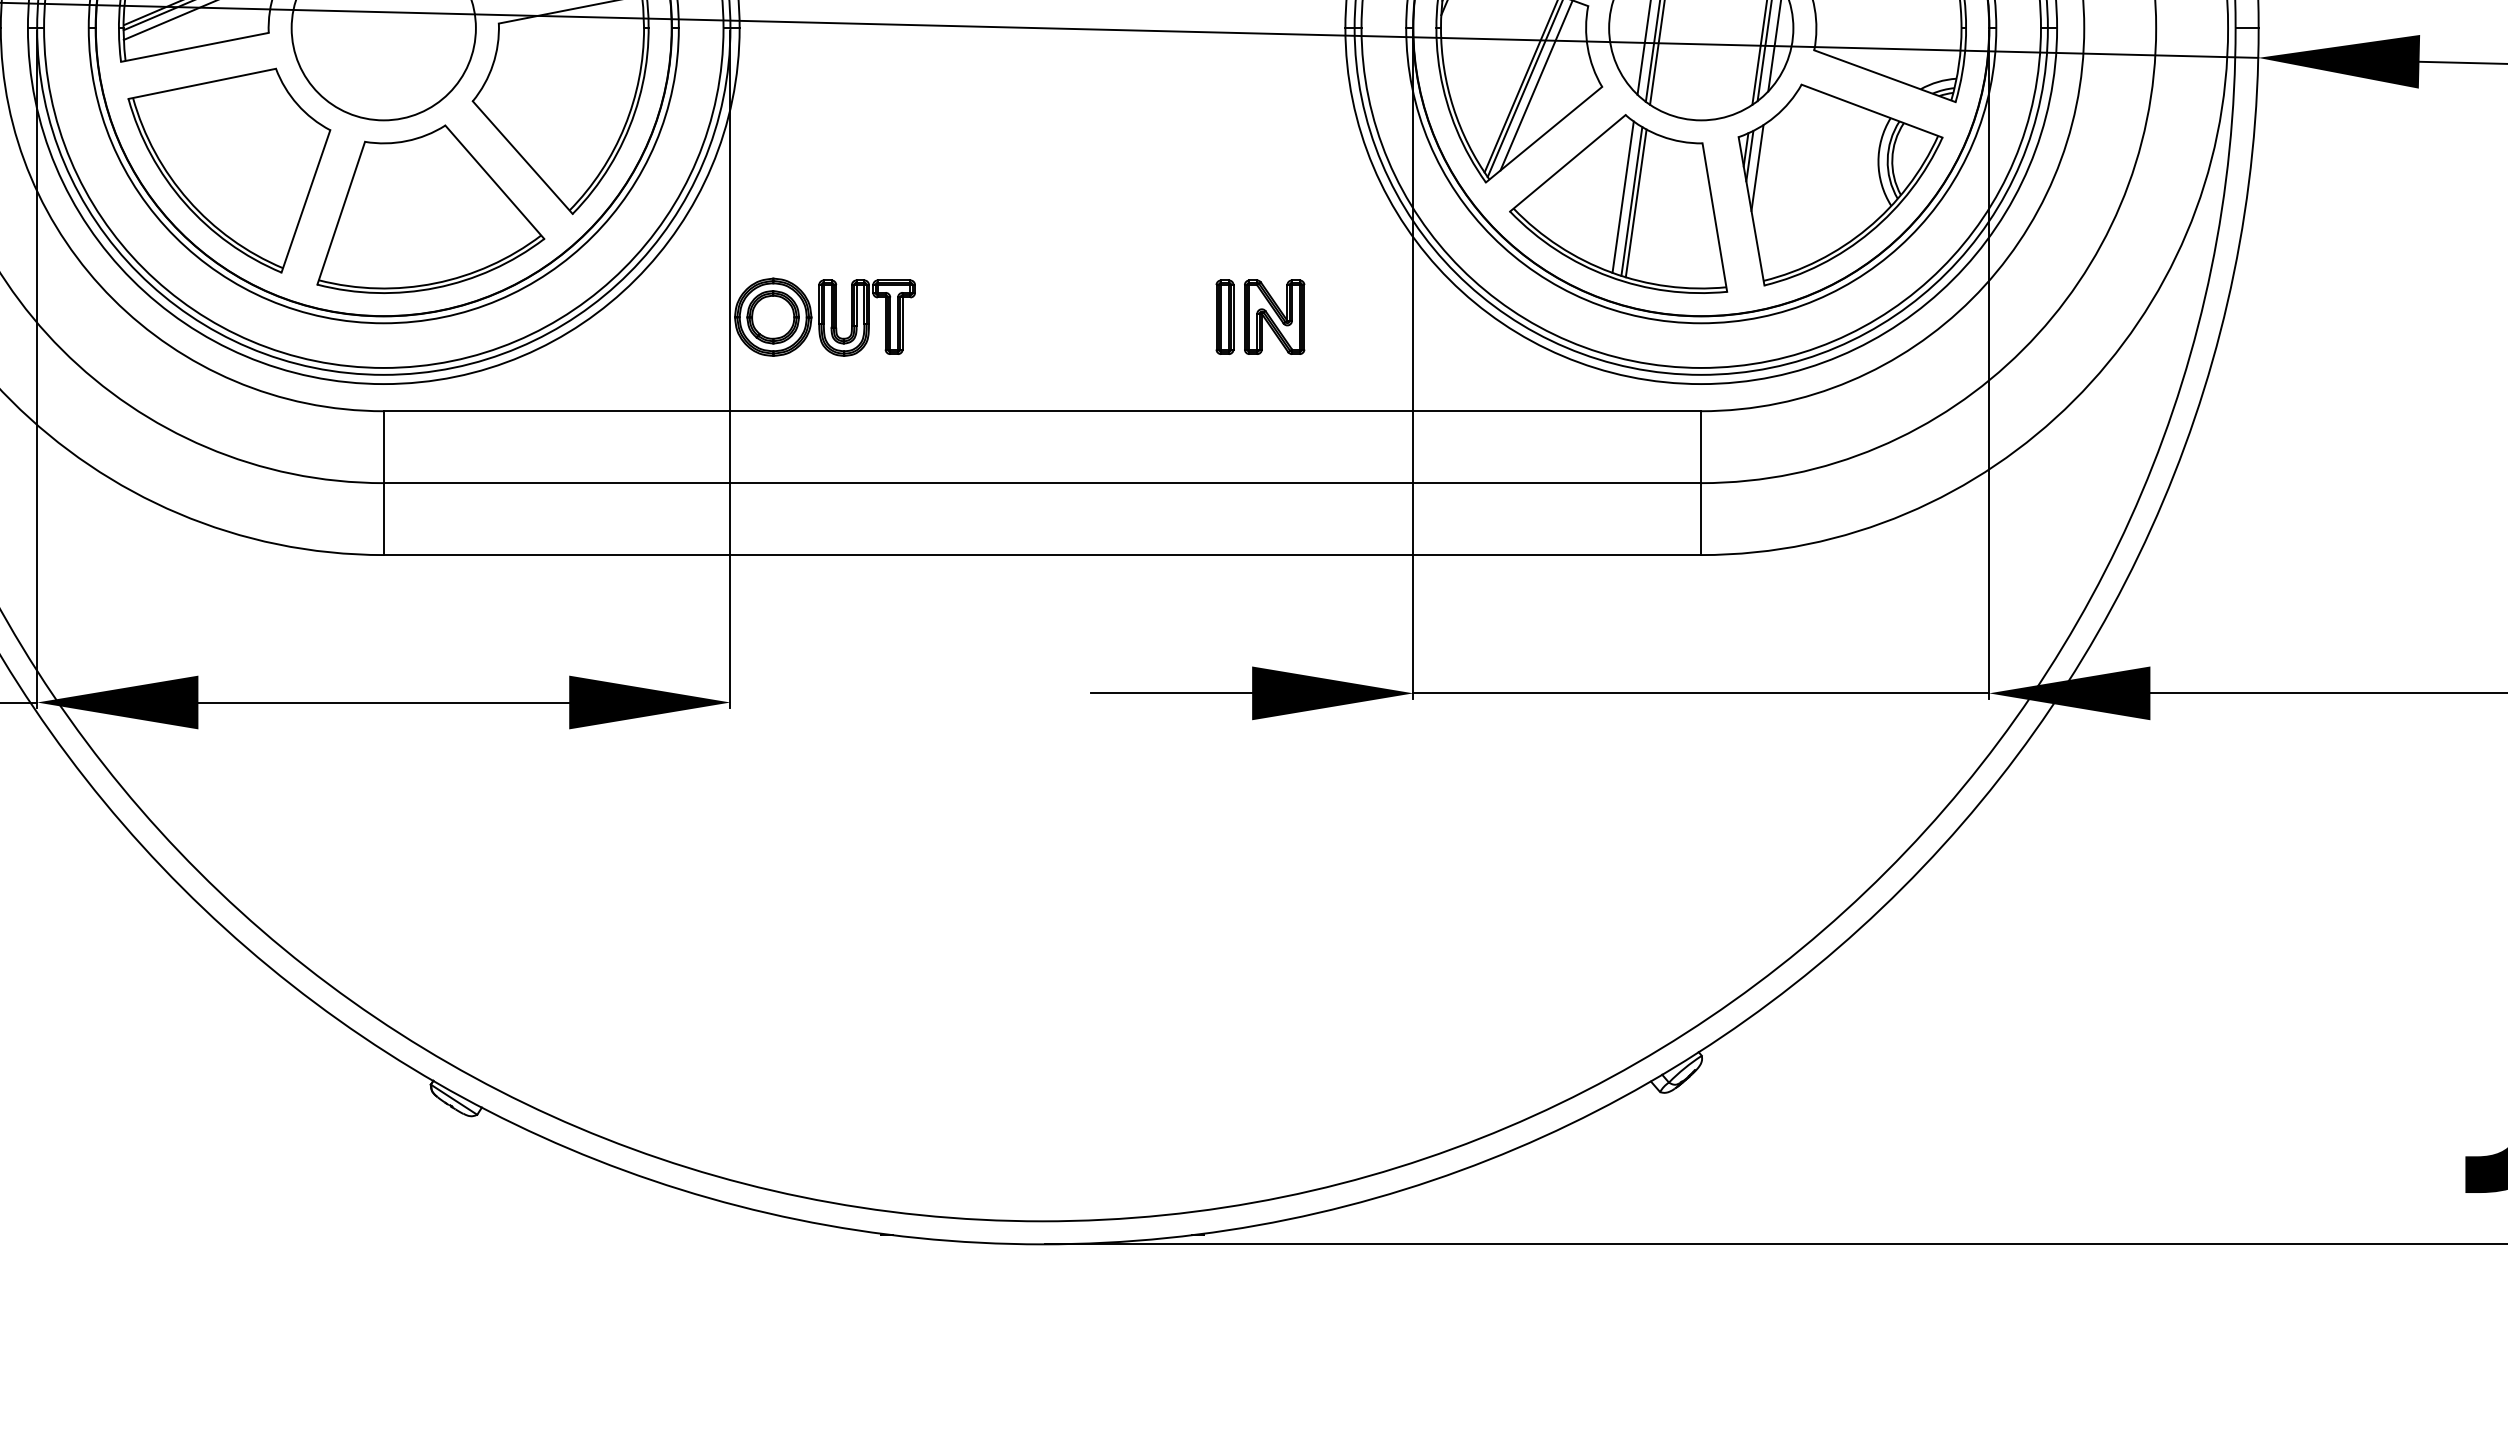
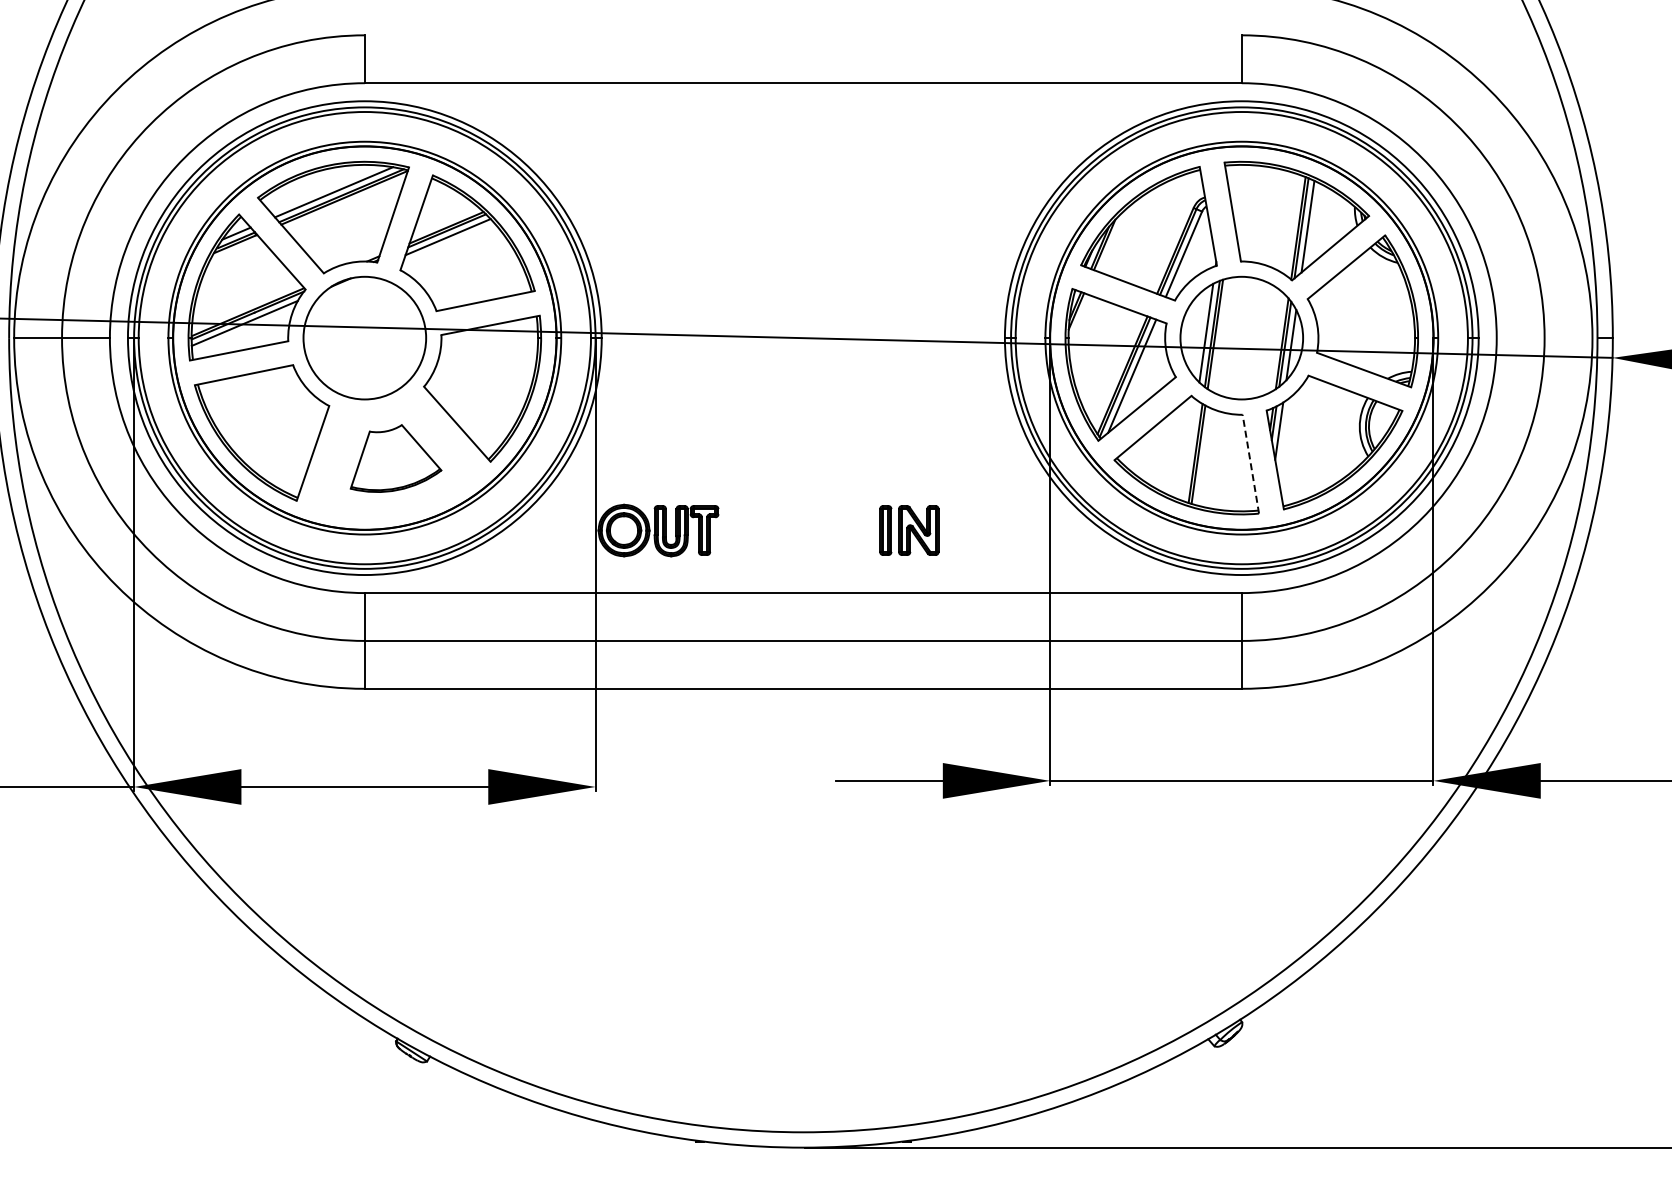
line: (1622, 197) -> (1189, 450), removed
part: (429, 209) -> (395, 458), size x0.6
line: (1714, 216) -> (1250, 463), solid -> dashed
part: (1260, 317) -> (909, 530), moved

